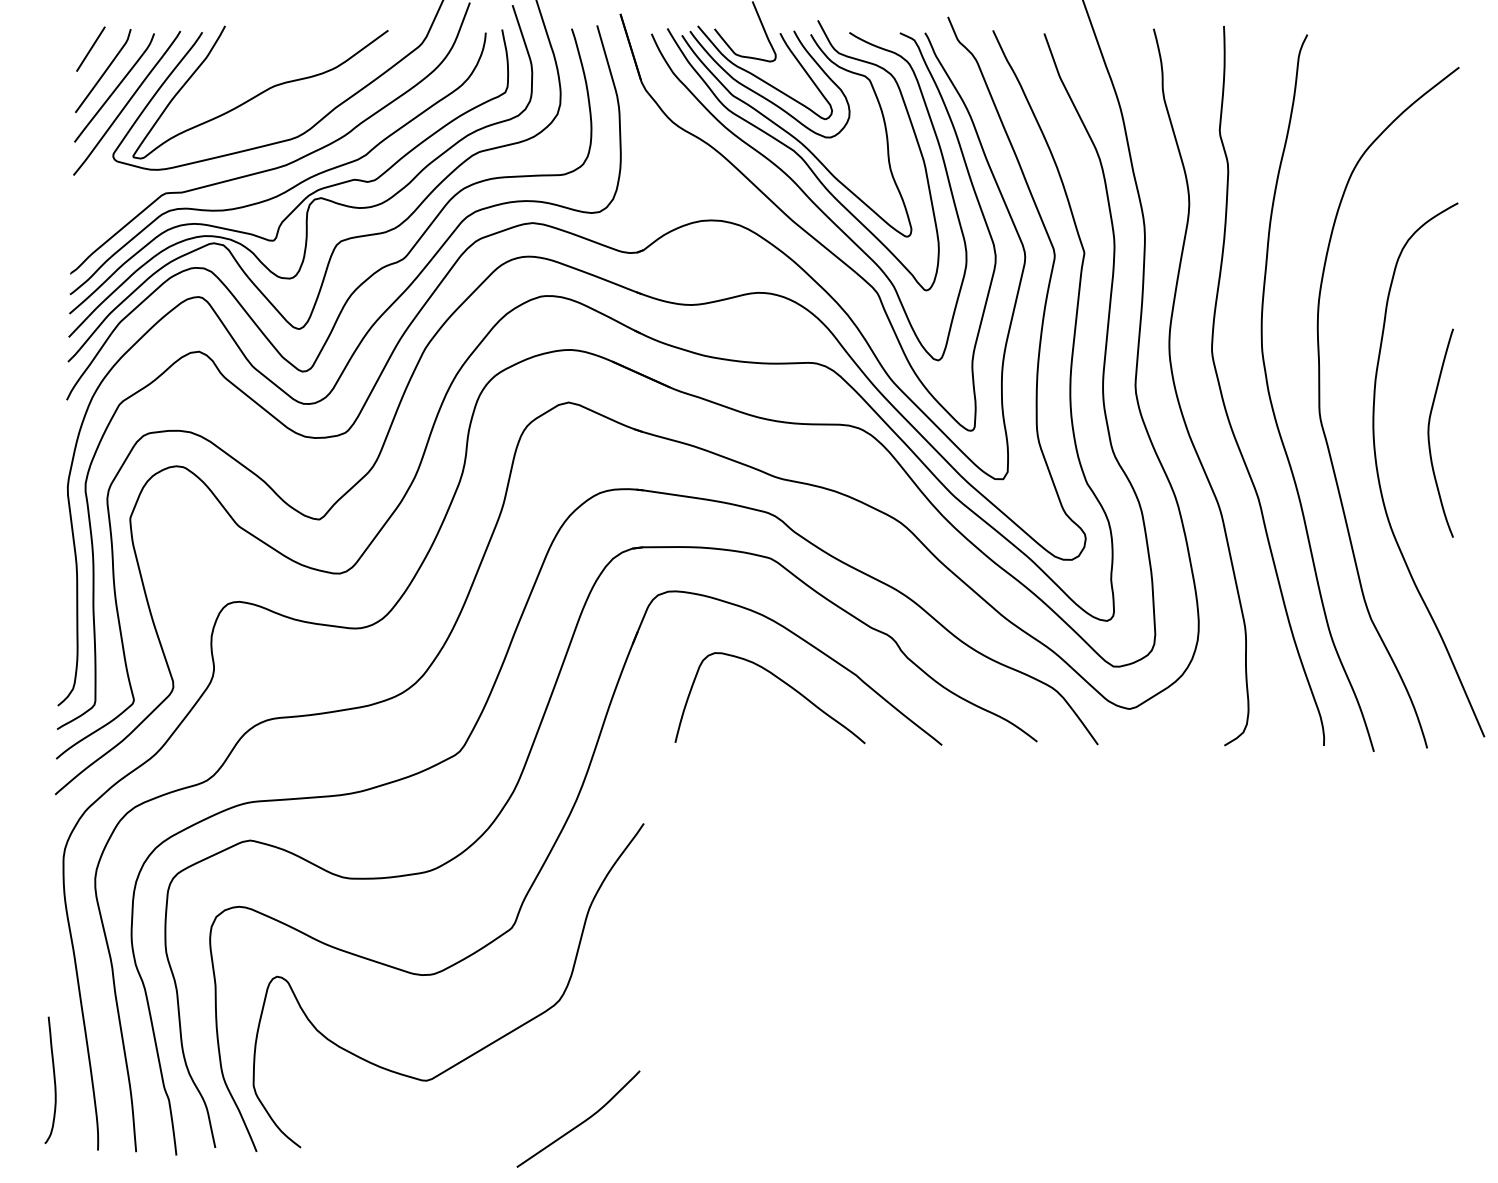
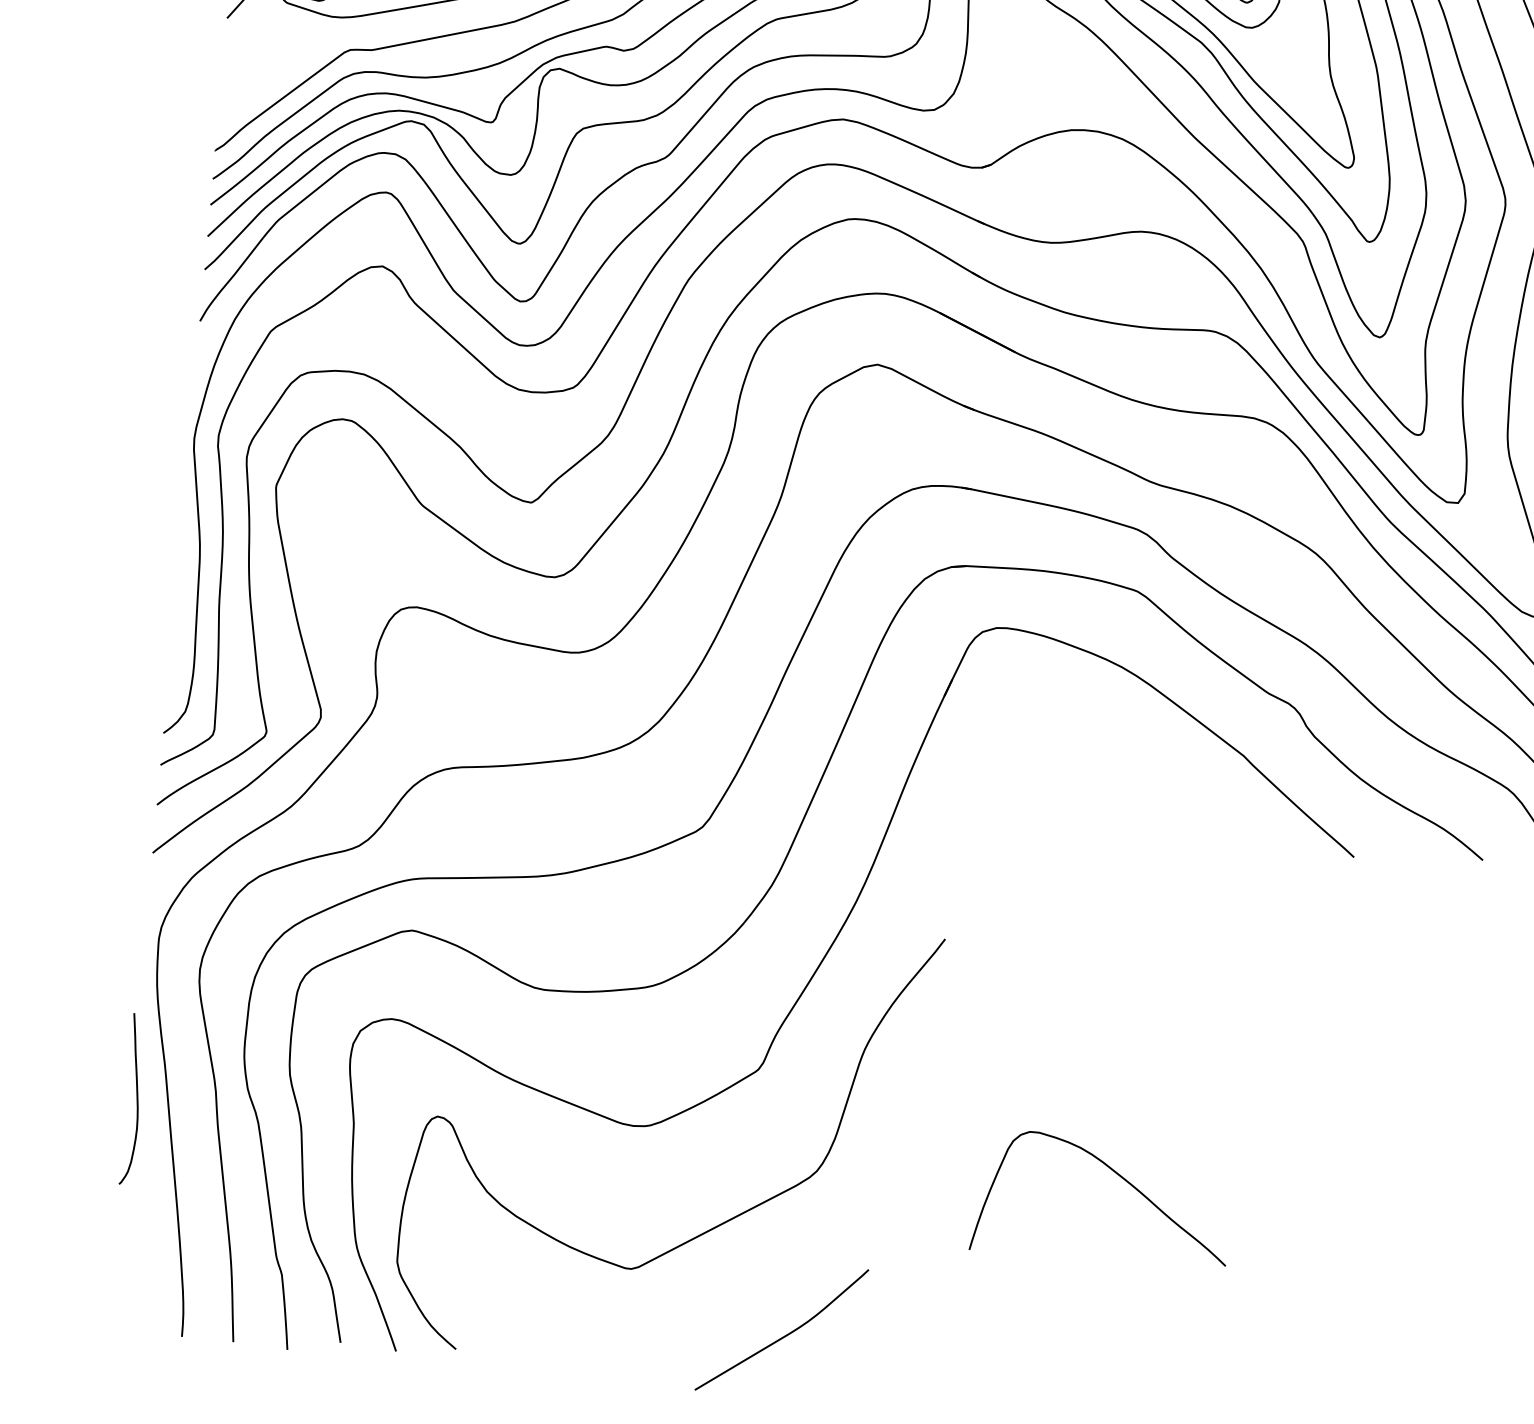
curve: (782, 682) -> (1118, 1177), moved
curve: (53, 1079) -> (135, 1098), moved
curve: (582, 1121) -> (787, 1333), moved

